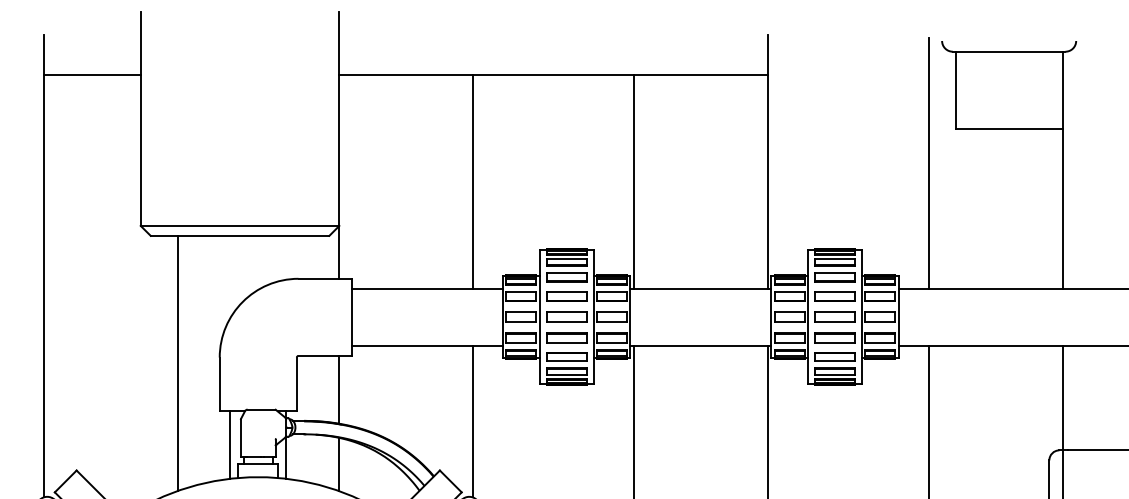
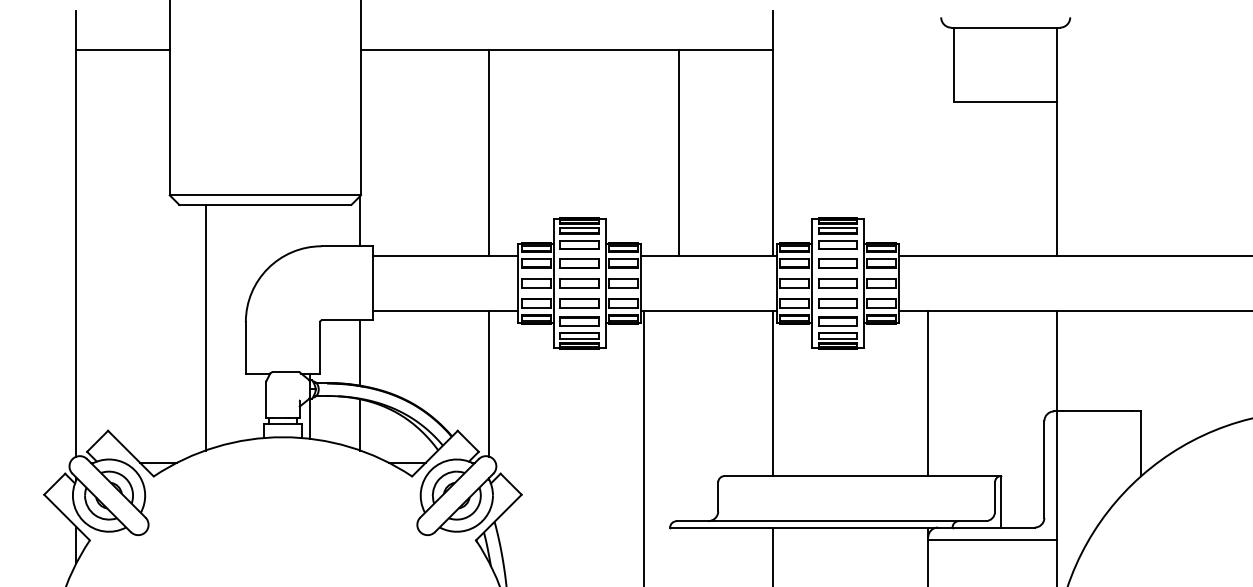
line: (928, 163) -> (928, 135), removed
line: (633, 182) -> (679, 153), moved
line: (229, 444) -> (255, 405), removed

